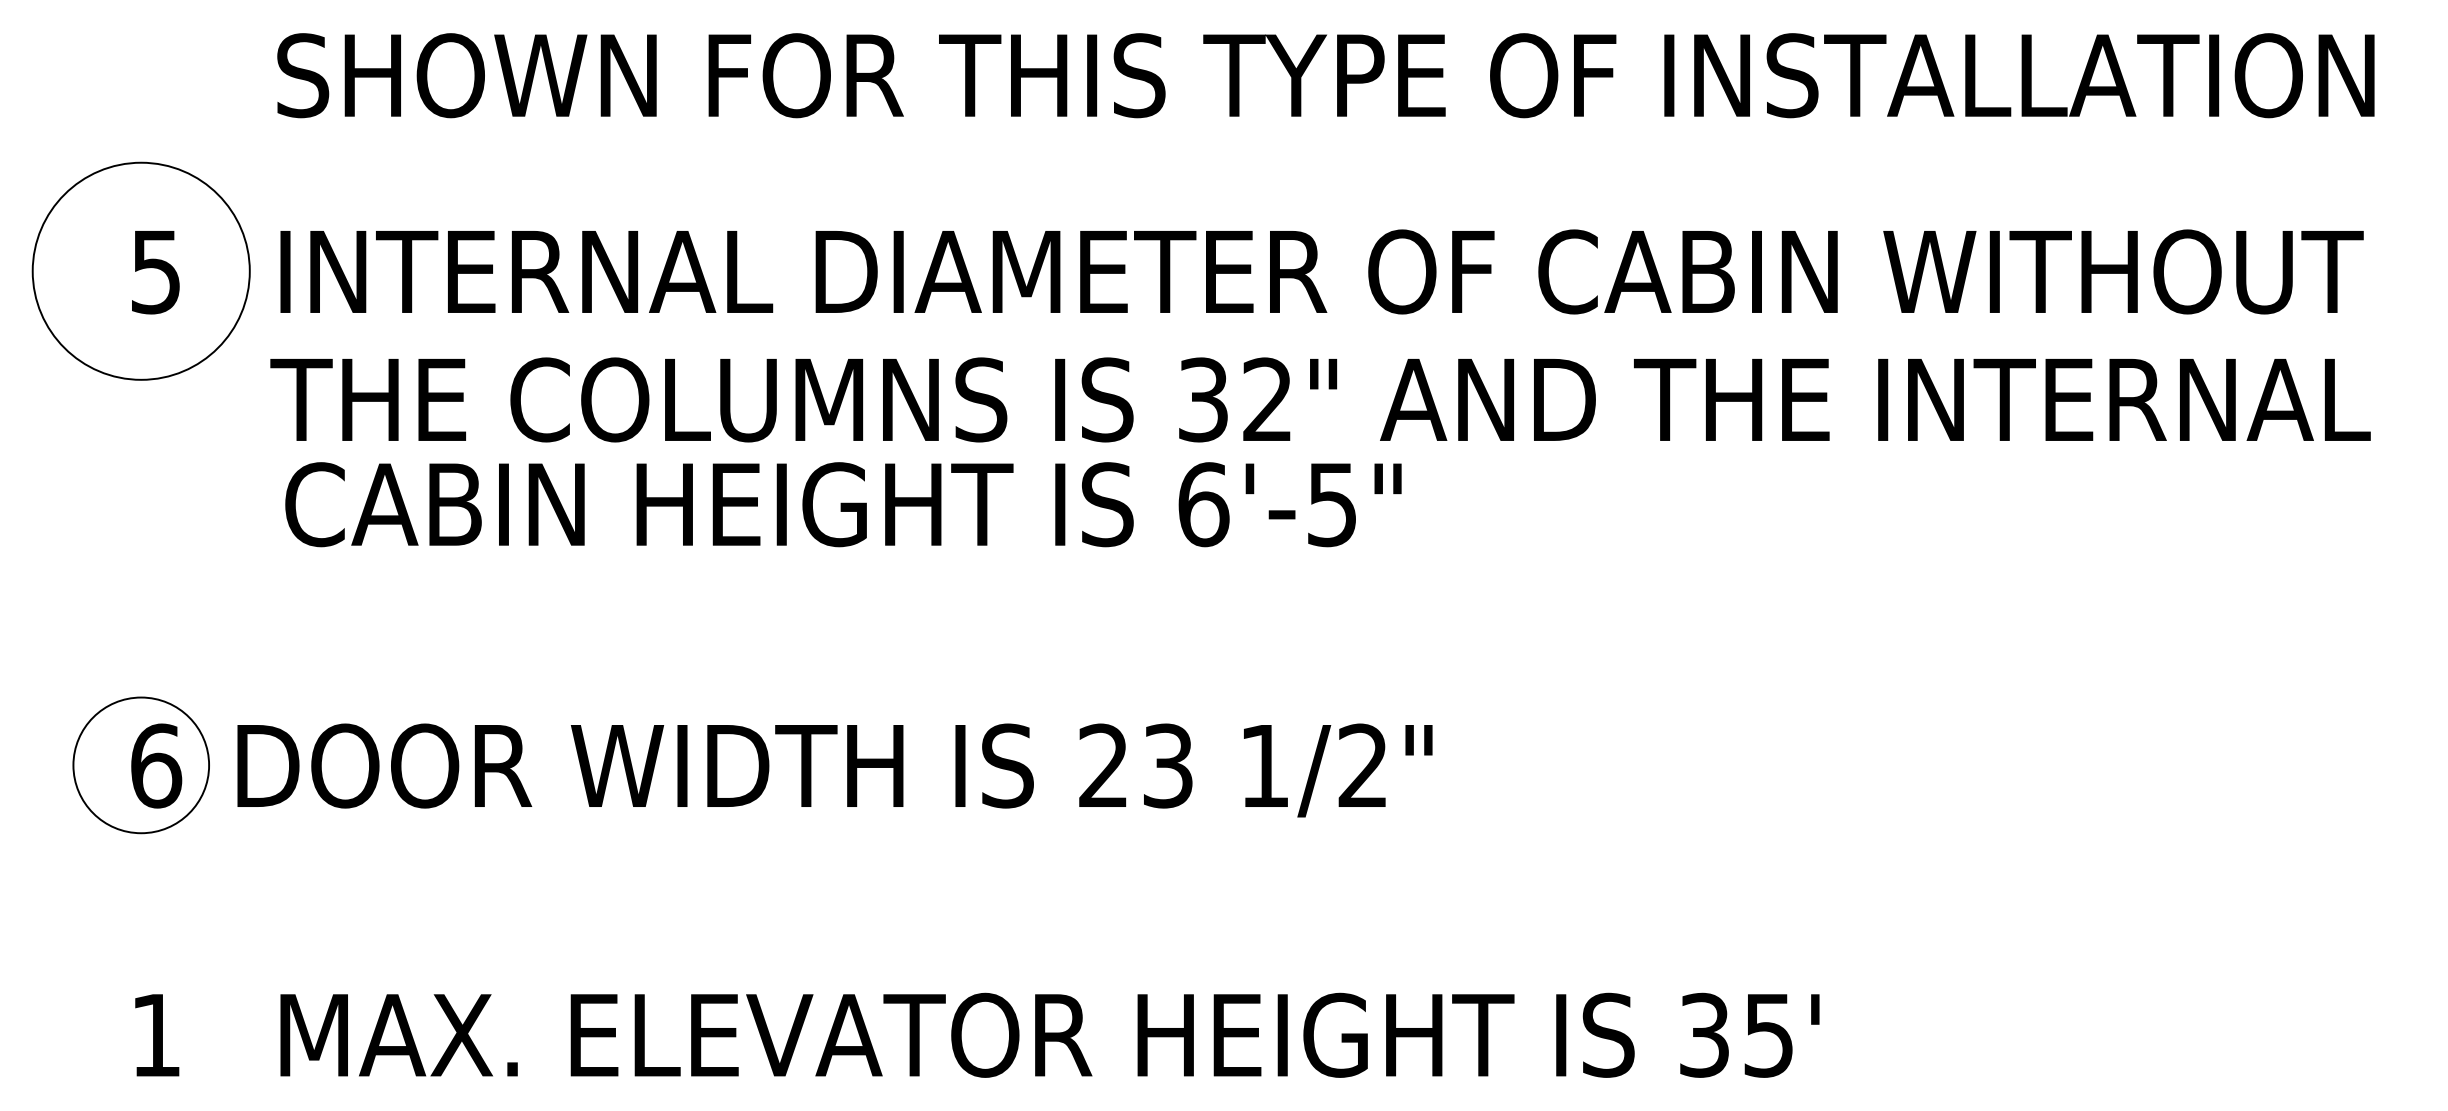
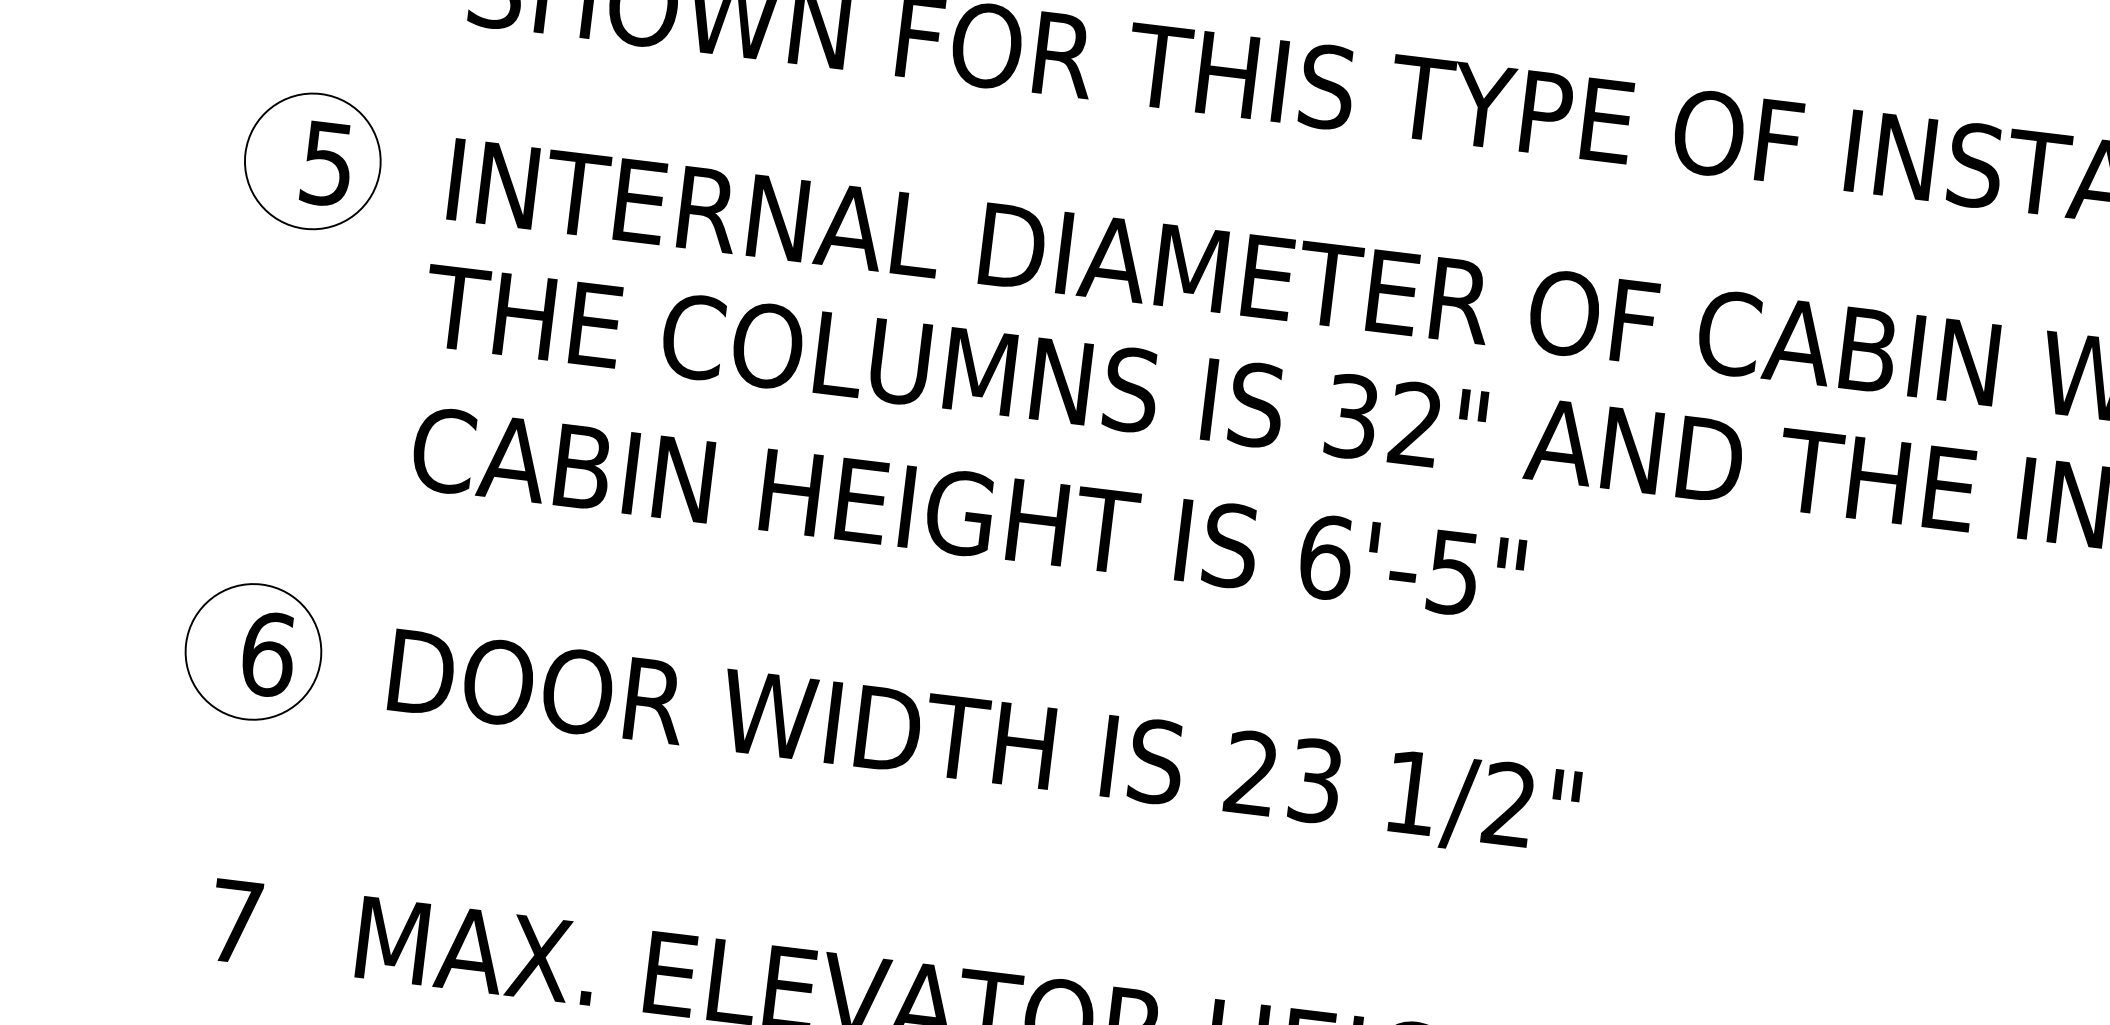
circle: (141, 271) -> (313, 161), size x0.62
text: (843, 504) -> (968, 513), moved
text: (834, 770) -> (983, 745), moved
text: (155, 1035) -> (235, 921), 1 -> 7

